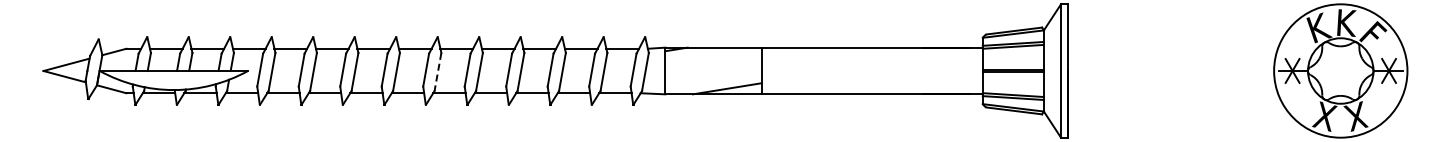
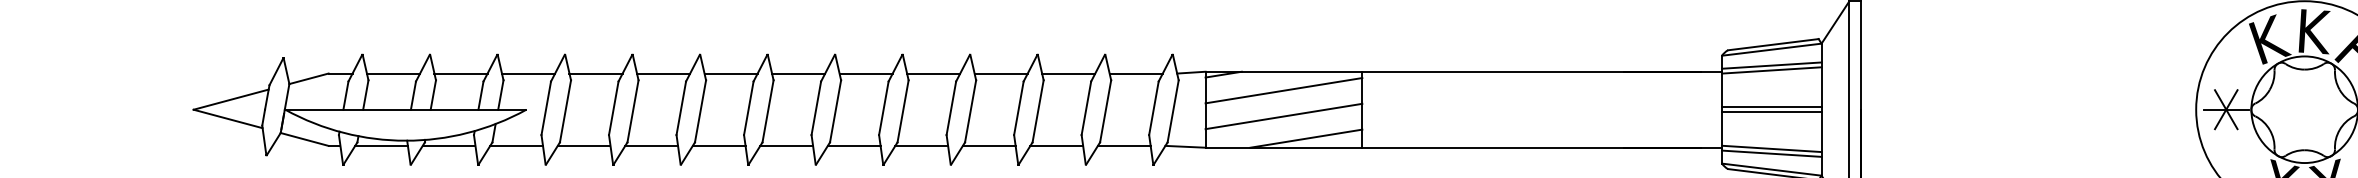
line: (713, 59) -> (1283, 91), added
line: (437, 72) -> (834, 112), dashed -> solid
line: (713, 74) -> (1283, 115), added

